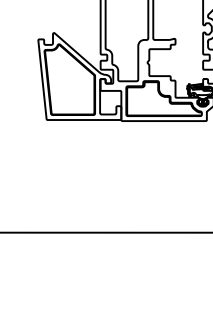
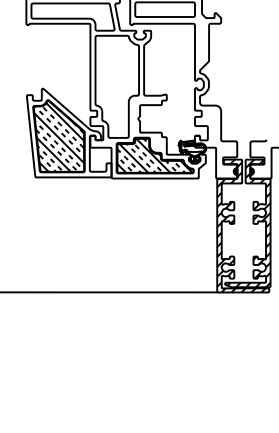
hatch: (70, 80) -> (59, 137), added
hatch: (163, 98) -> (154, 155), added

